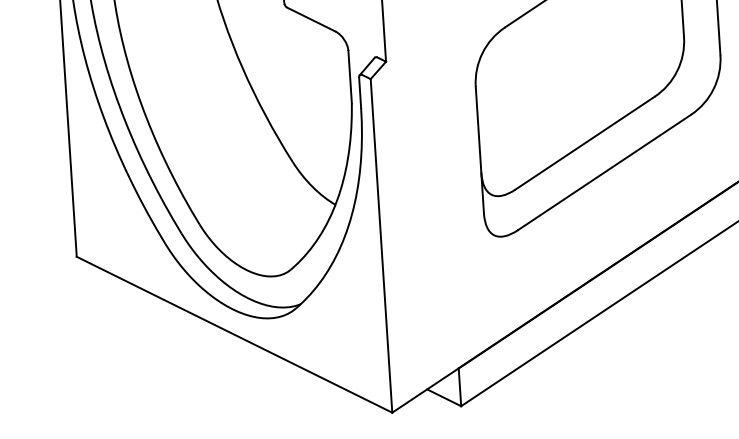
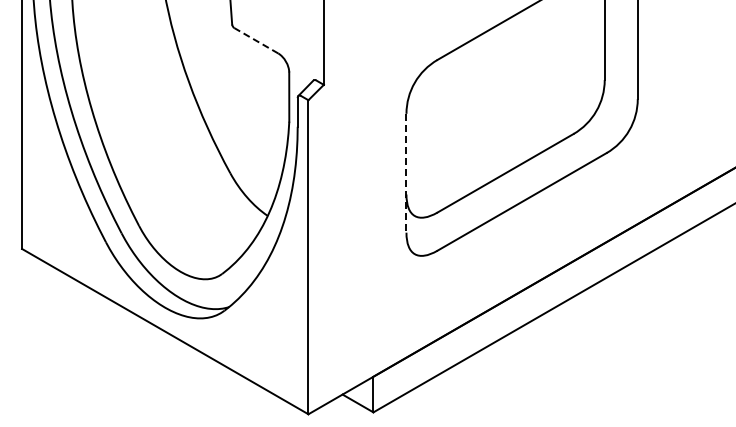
line: (310, 19) -> (255, 40), solid -> dashed
line: (479, 150) -> (406, 173), solid -> dashed

